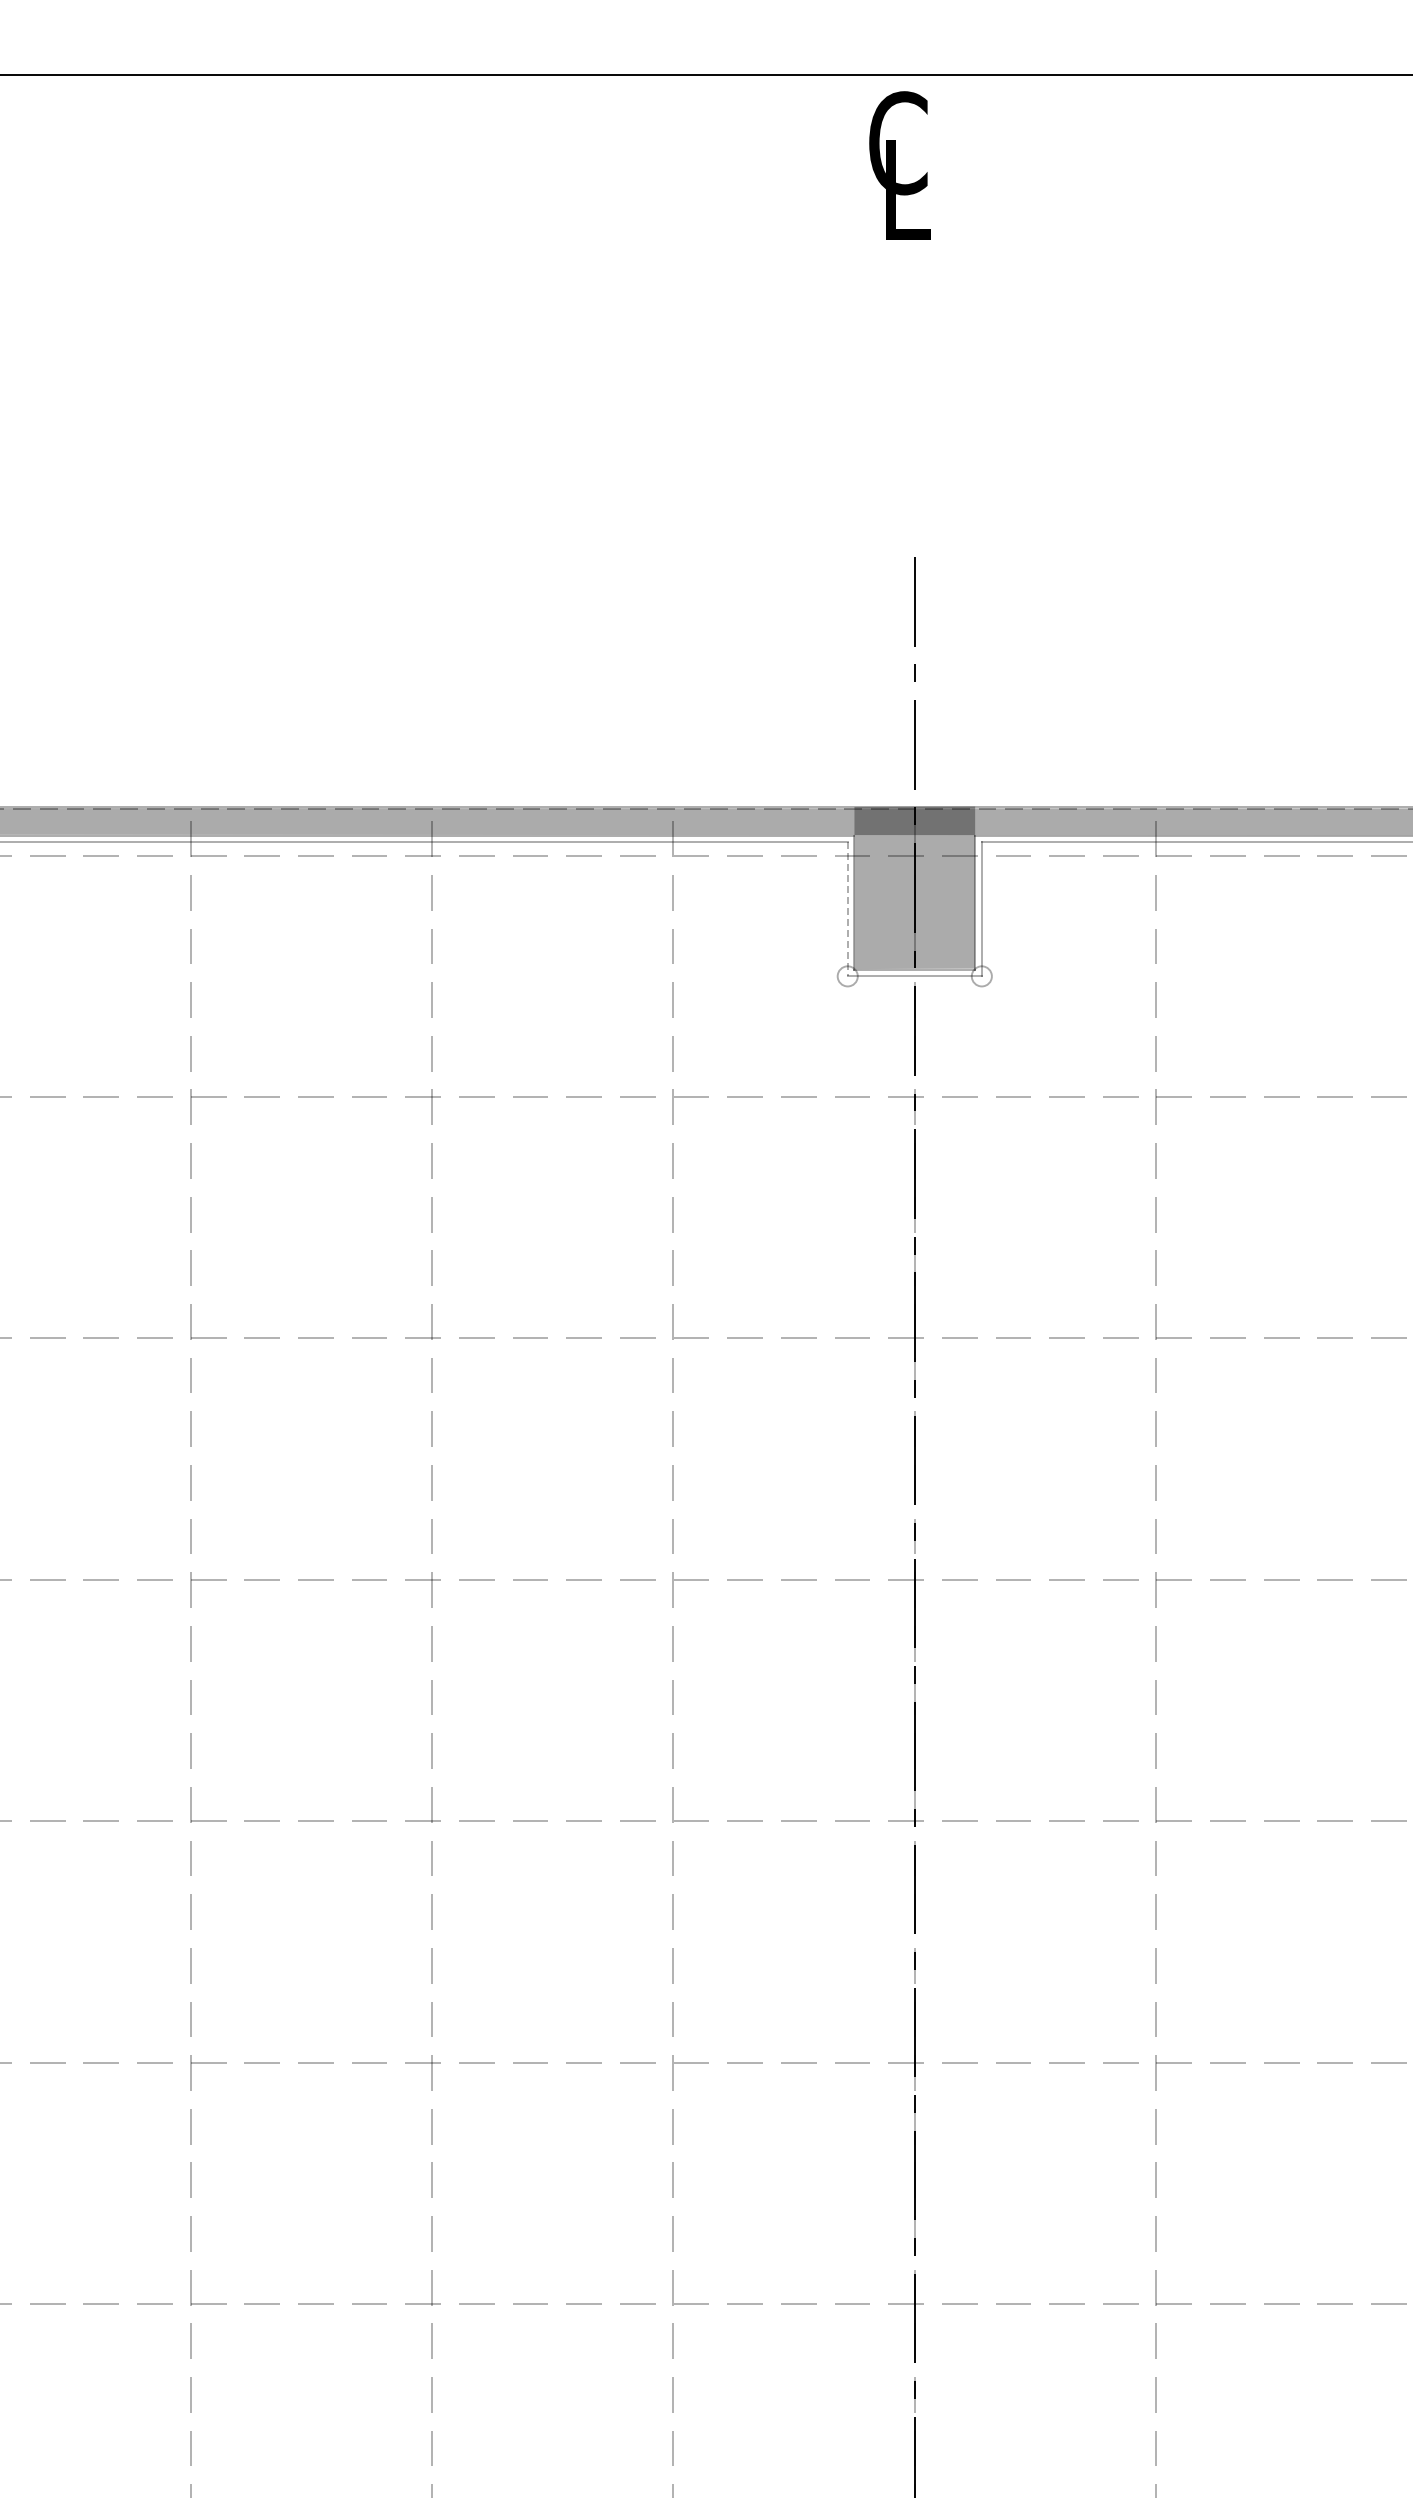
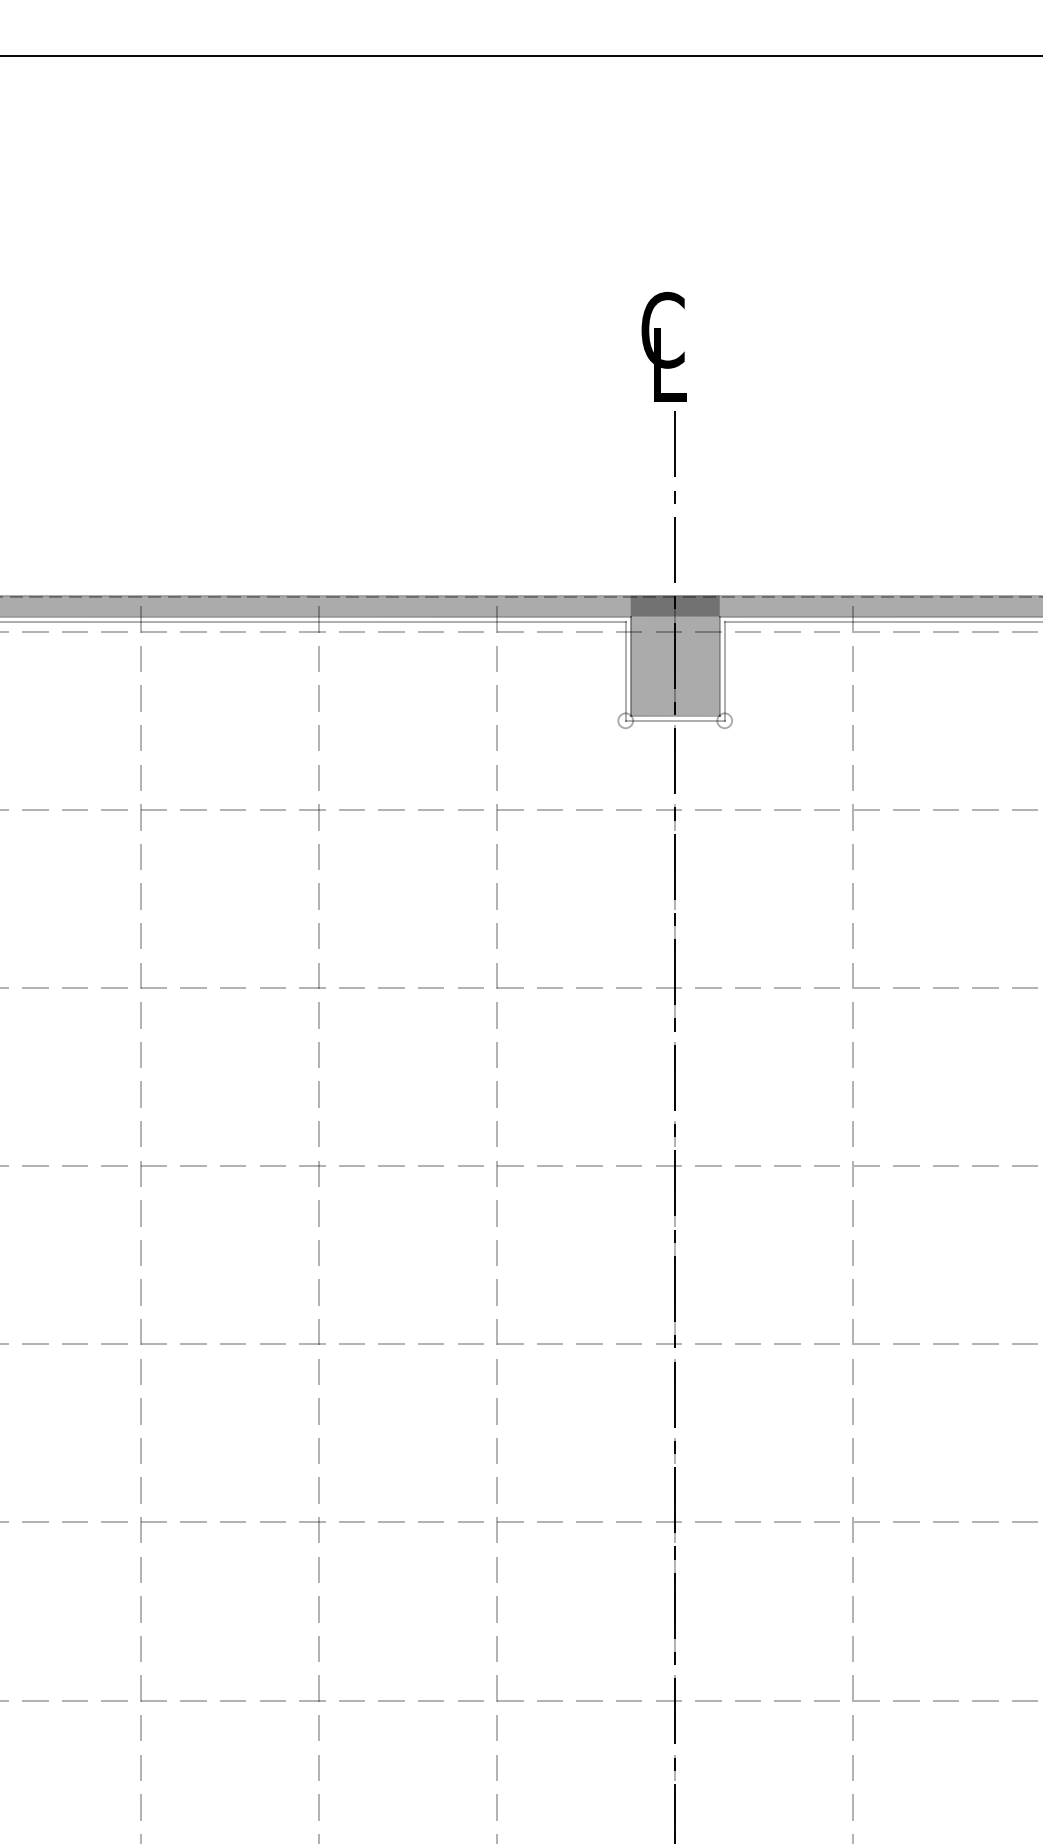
text: (899, 165) -> (663, 346), moved
line: (847, 909) -> (625, 671), dashed -> solid

